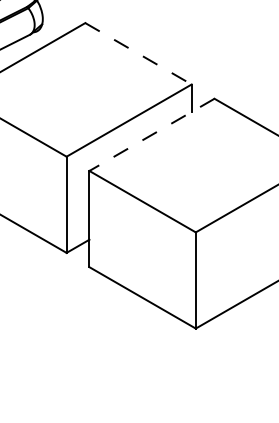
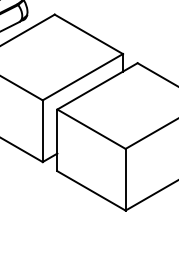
line: (139, 54) -> (89, 34), dashed -> solid
line: (151, 135) -> (97, 86), dashed -> solid

